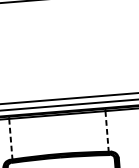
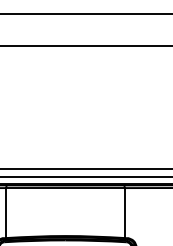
line: (106, 131) -> (124, 213), dashed -> solid
line: (11, 139) -> (6, 213), dashed -> solid

